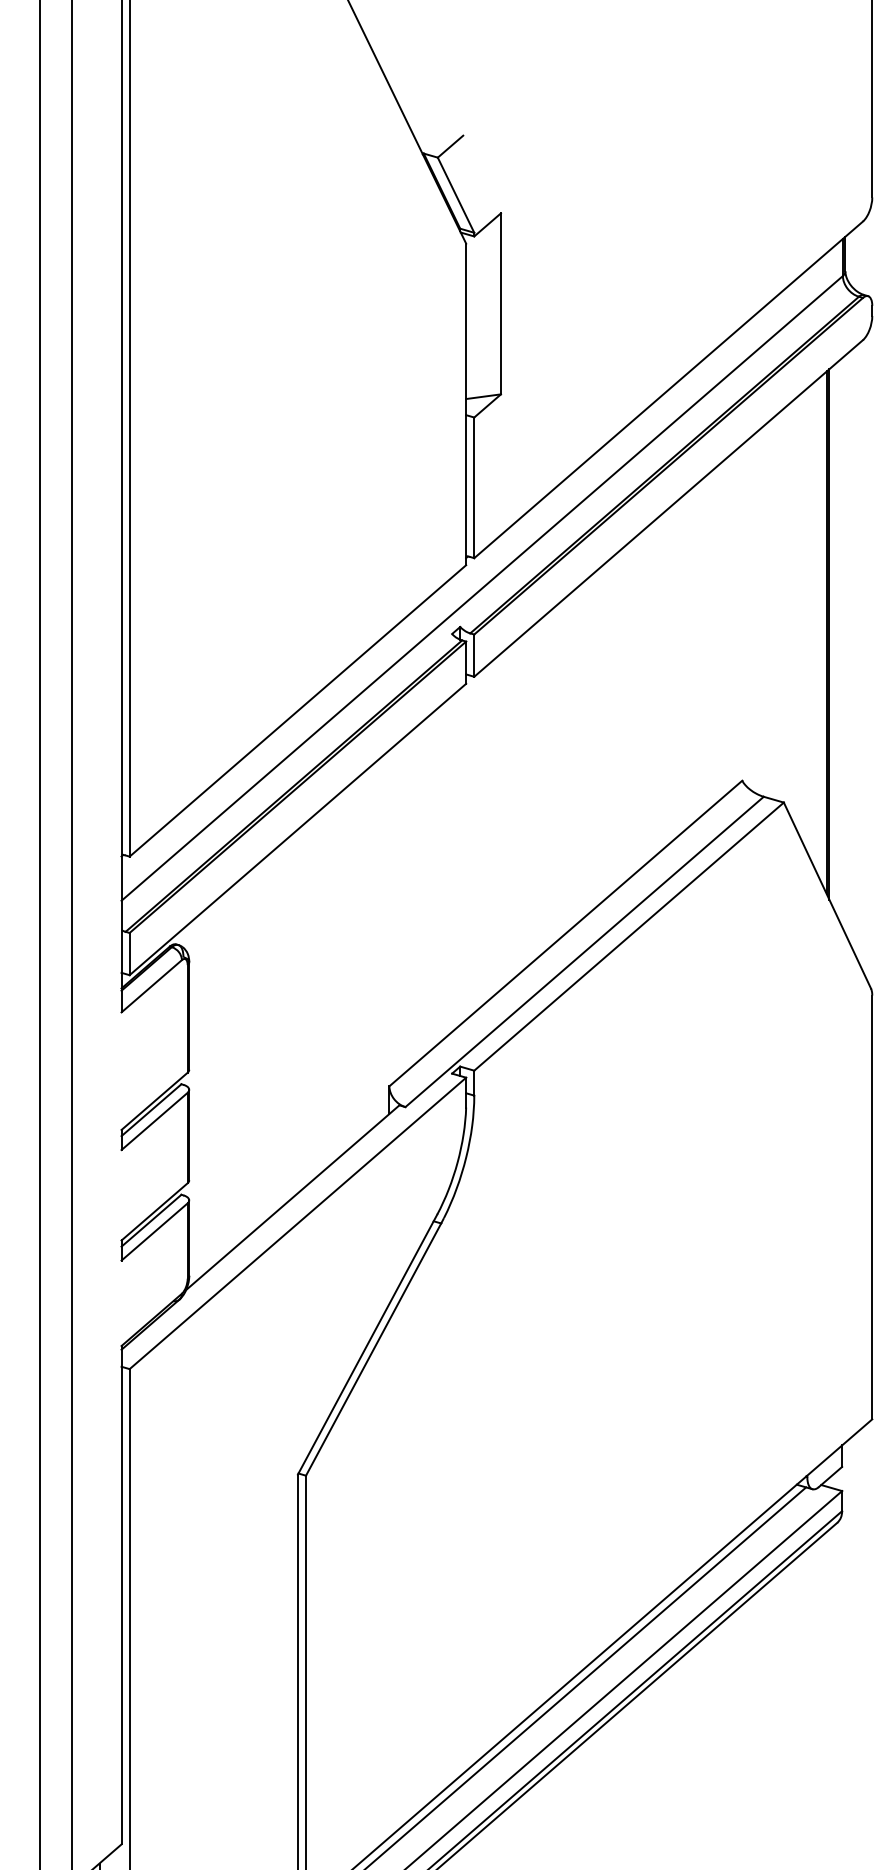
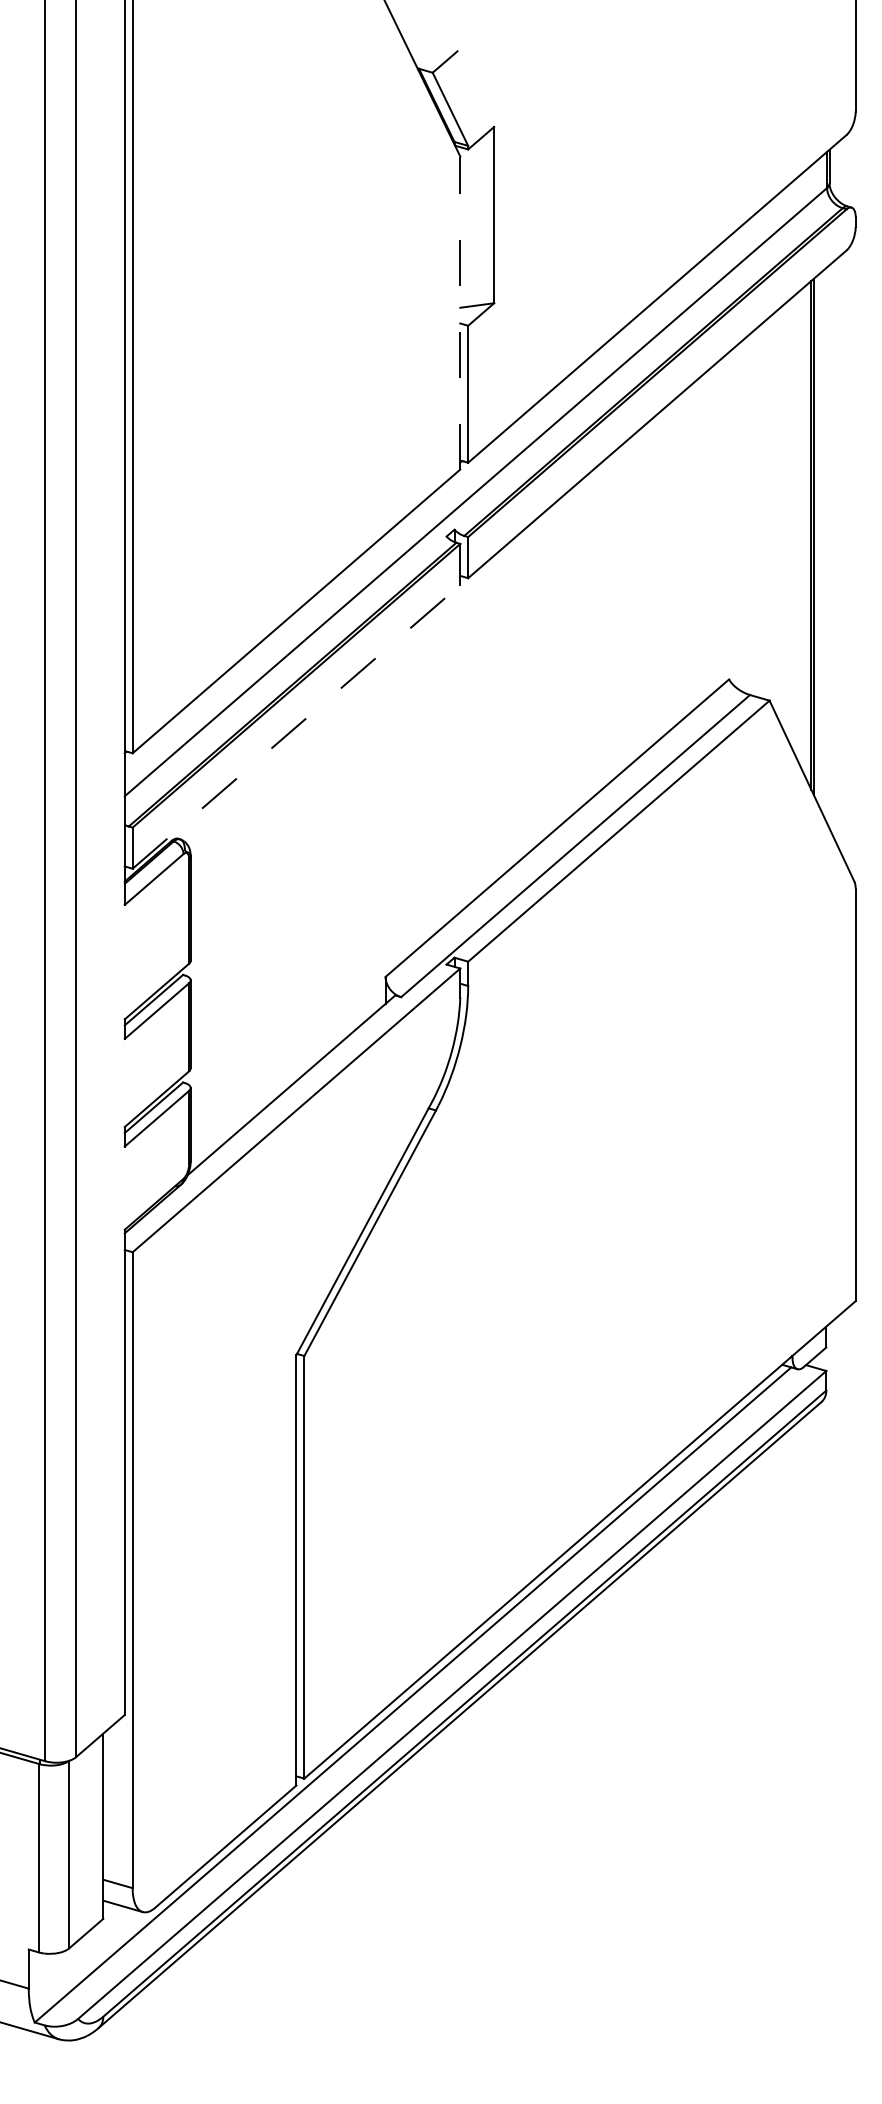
line: (466, 404) -> (460, 313), solid -> dashed
line: (297, 829) -> (296, 726), solid -> dashed

